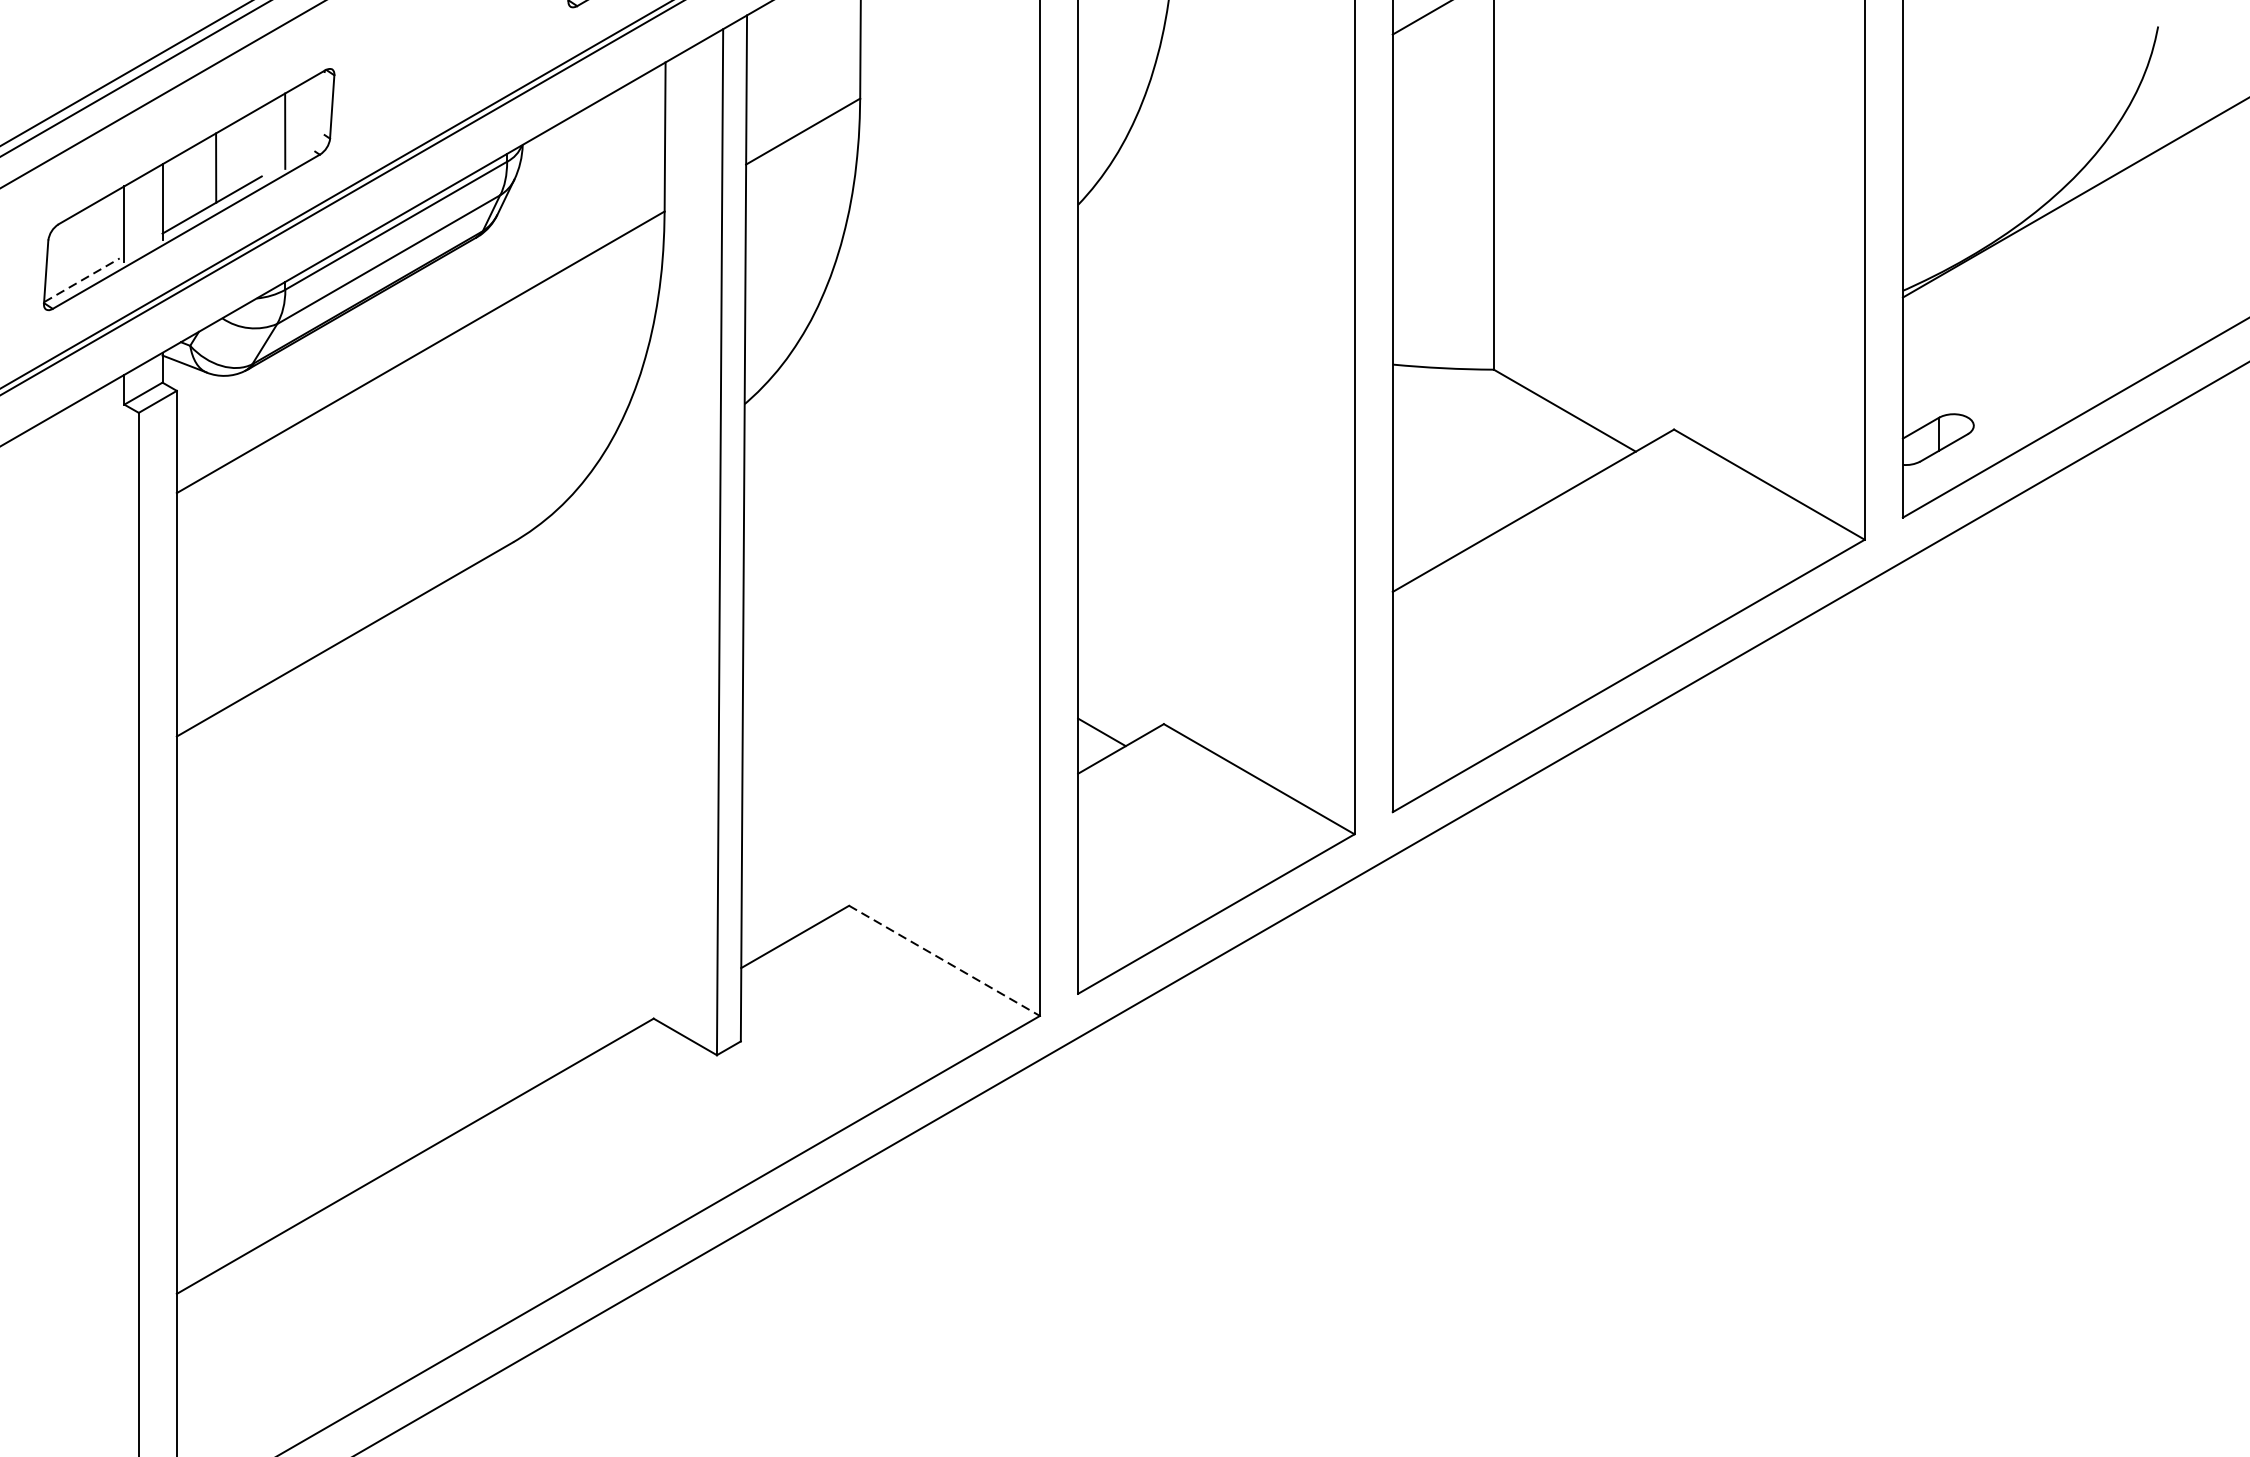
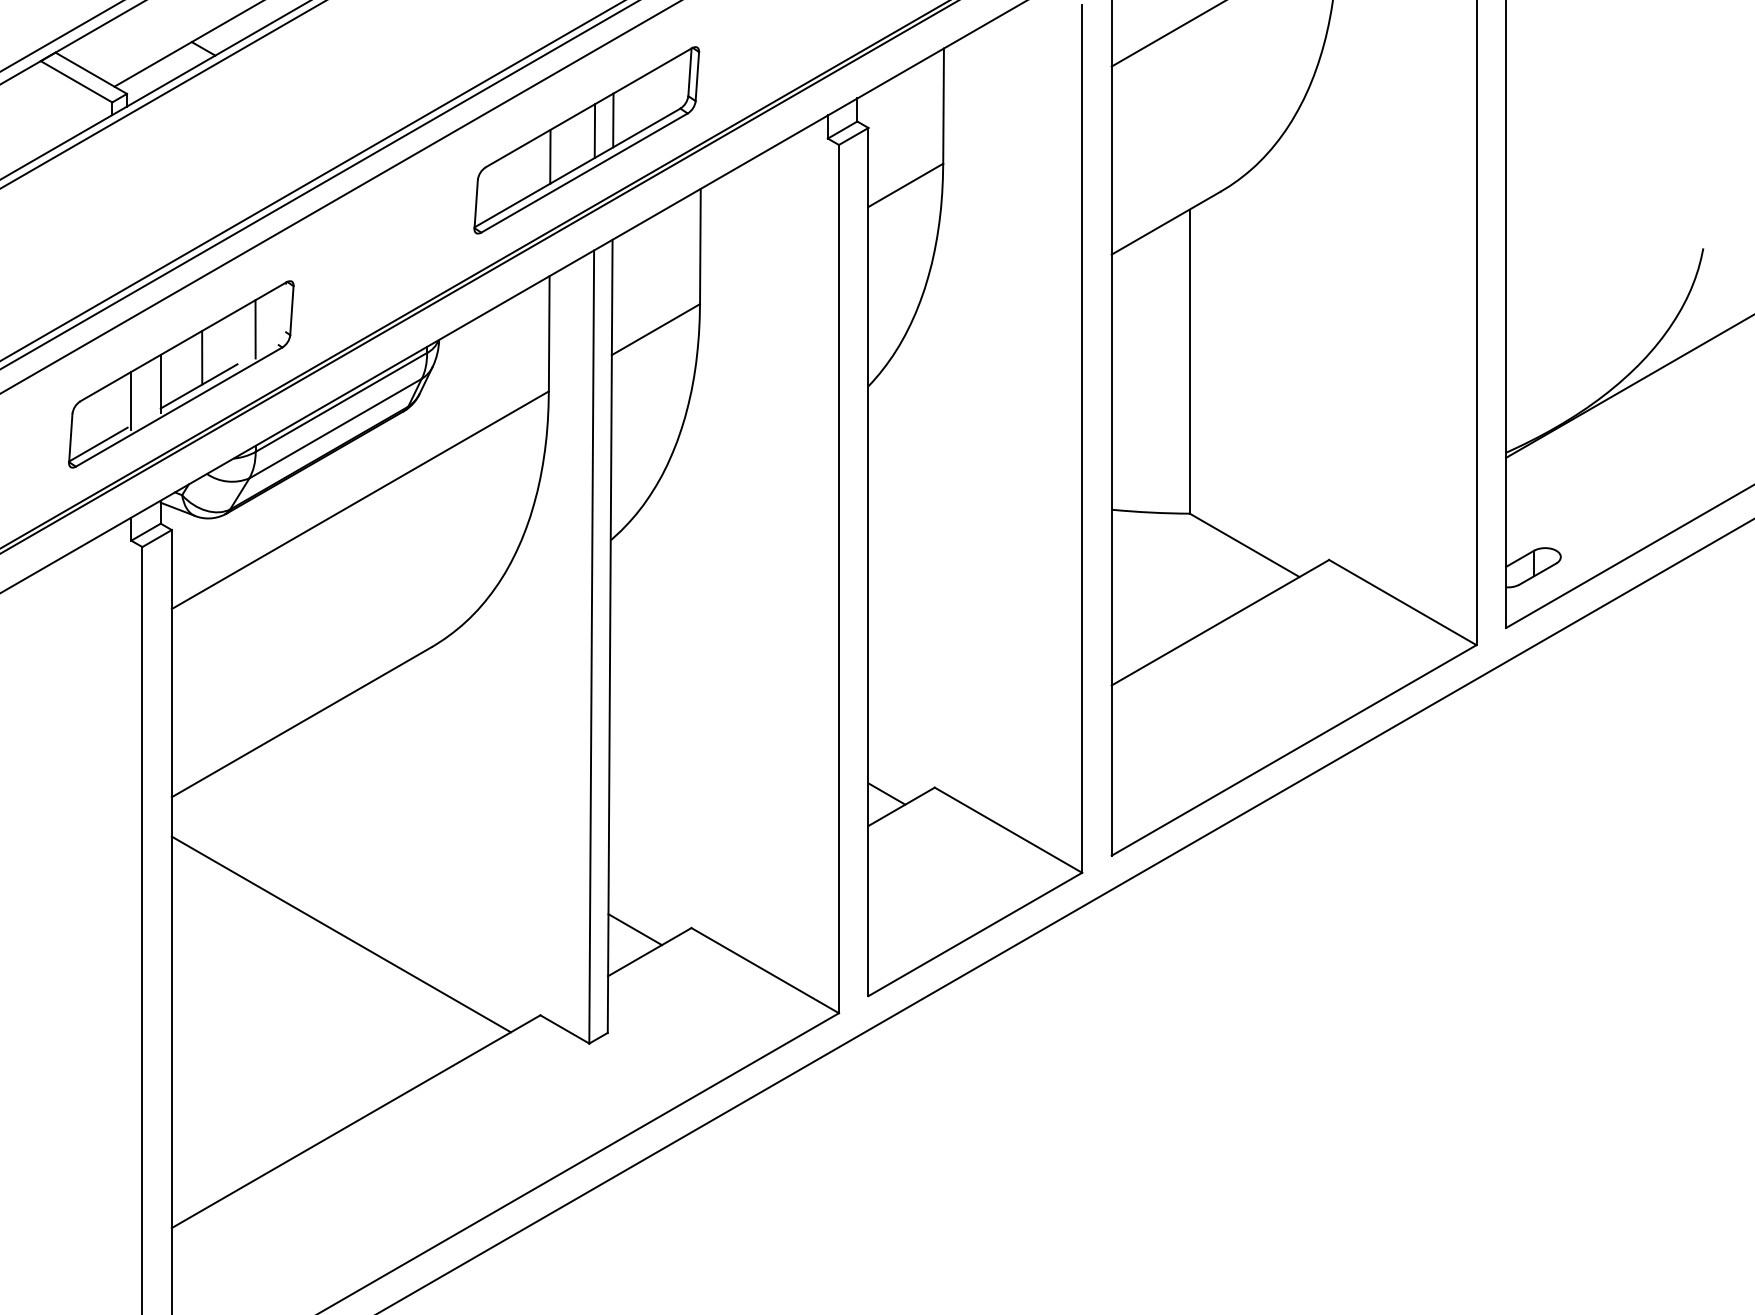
line: (81, 280) -> (98, 444), dashed -> solid
line: (776, 907) -> (635, 929), added
line: (395, 914) -> (340, 934), added
line: (944, 960) -> (765, 970), dashed -> solid

